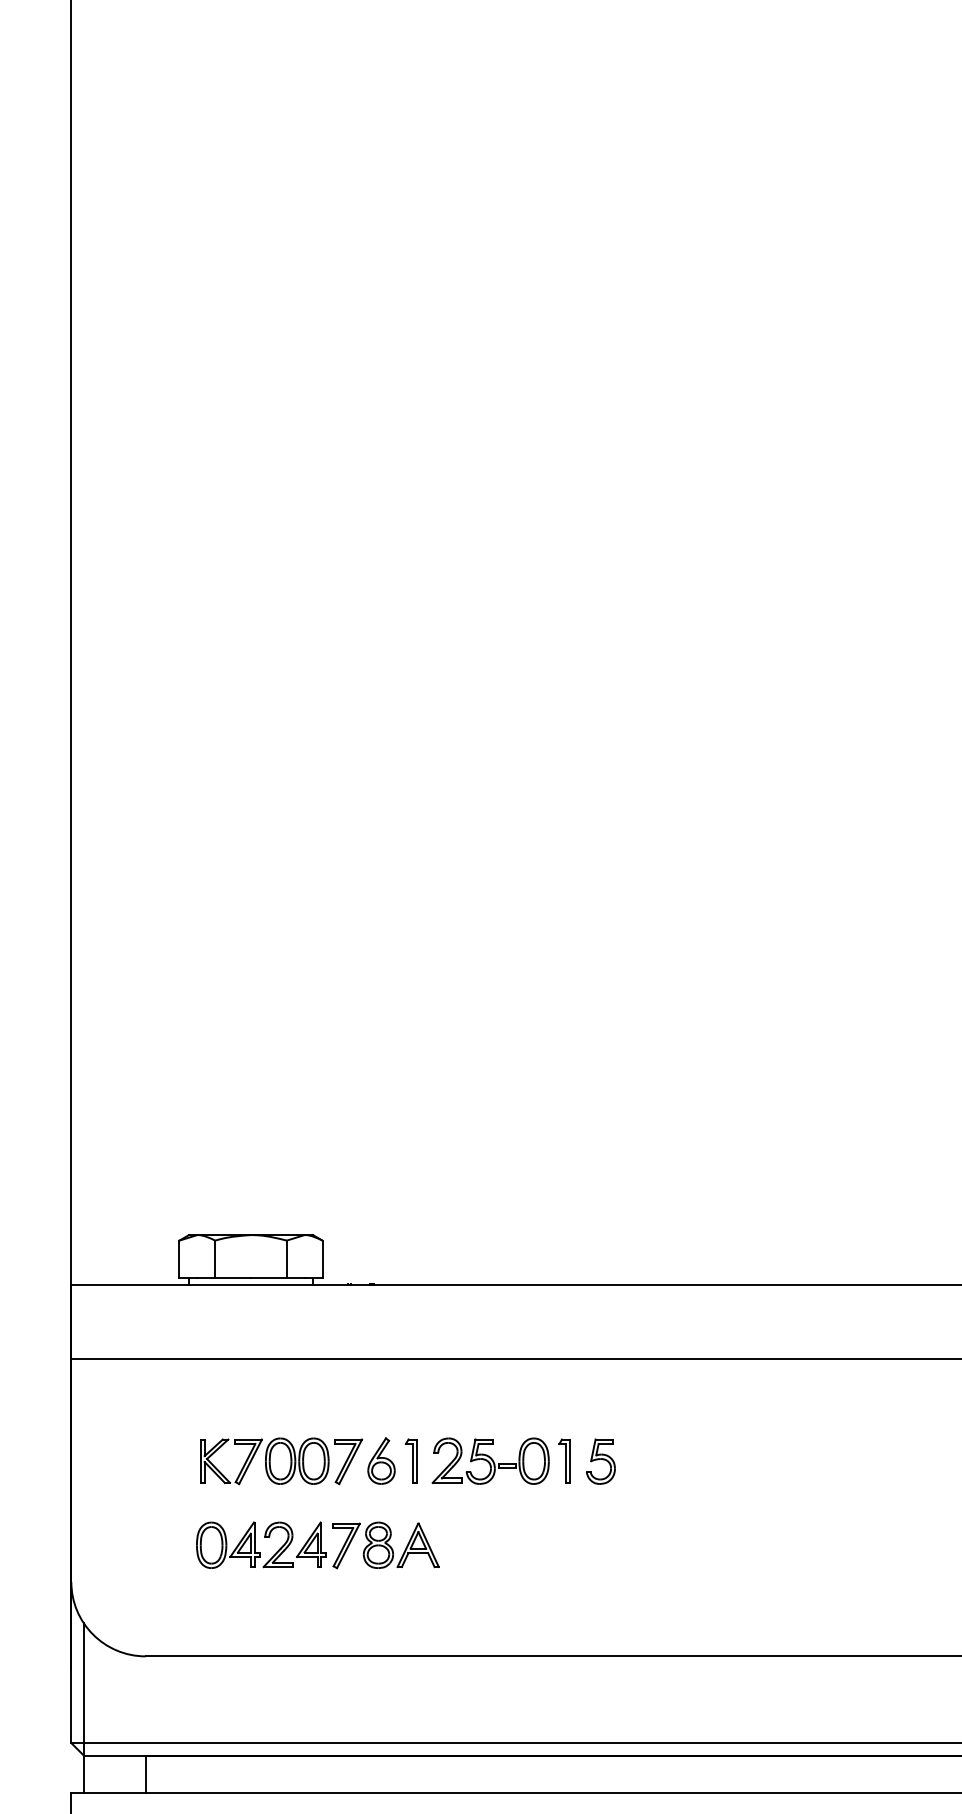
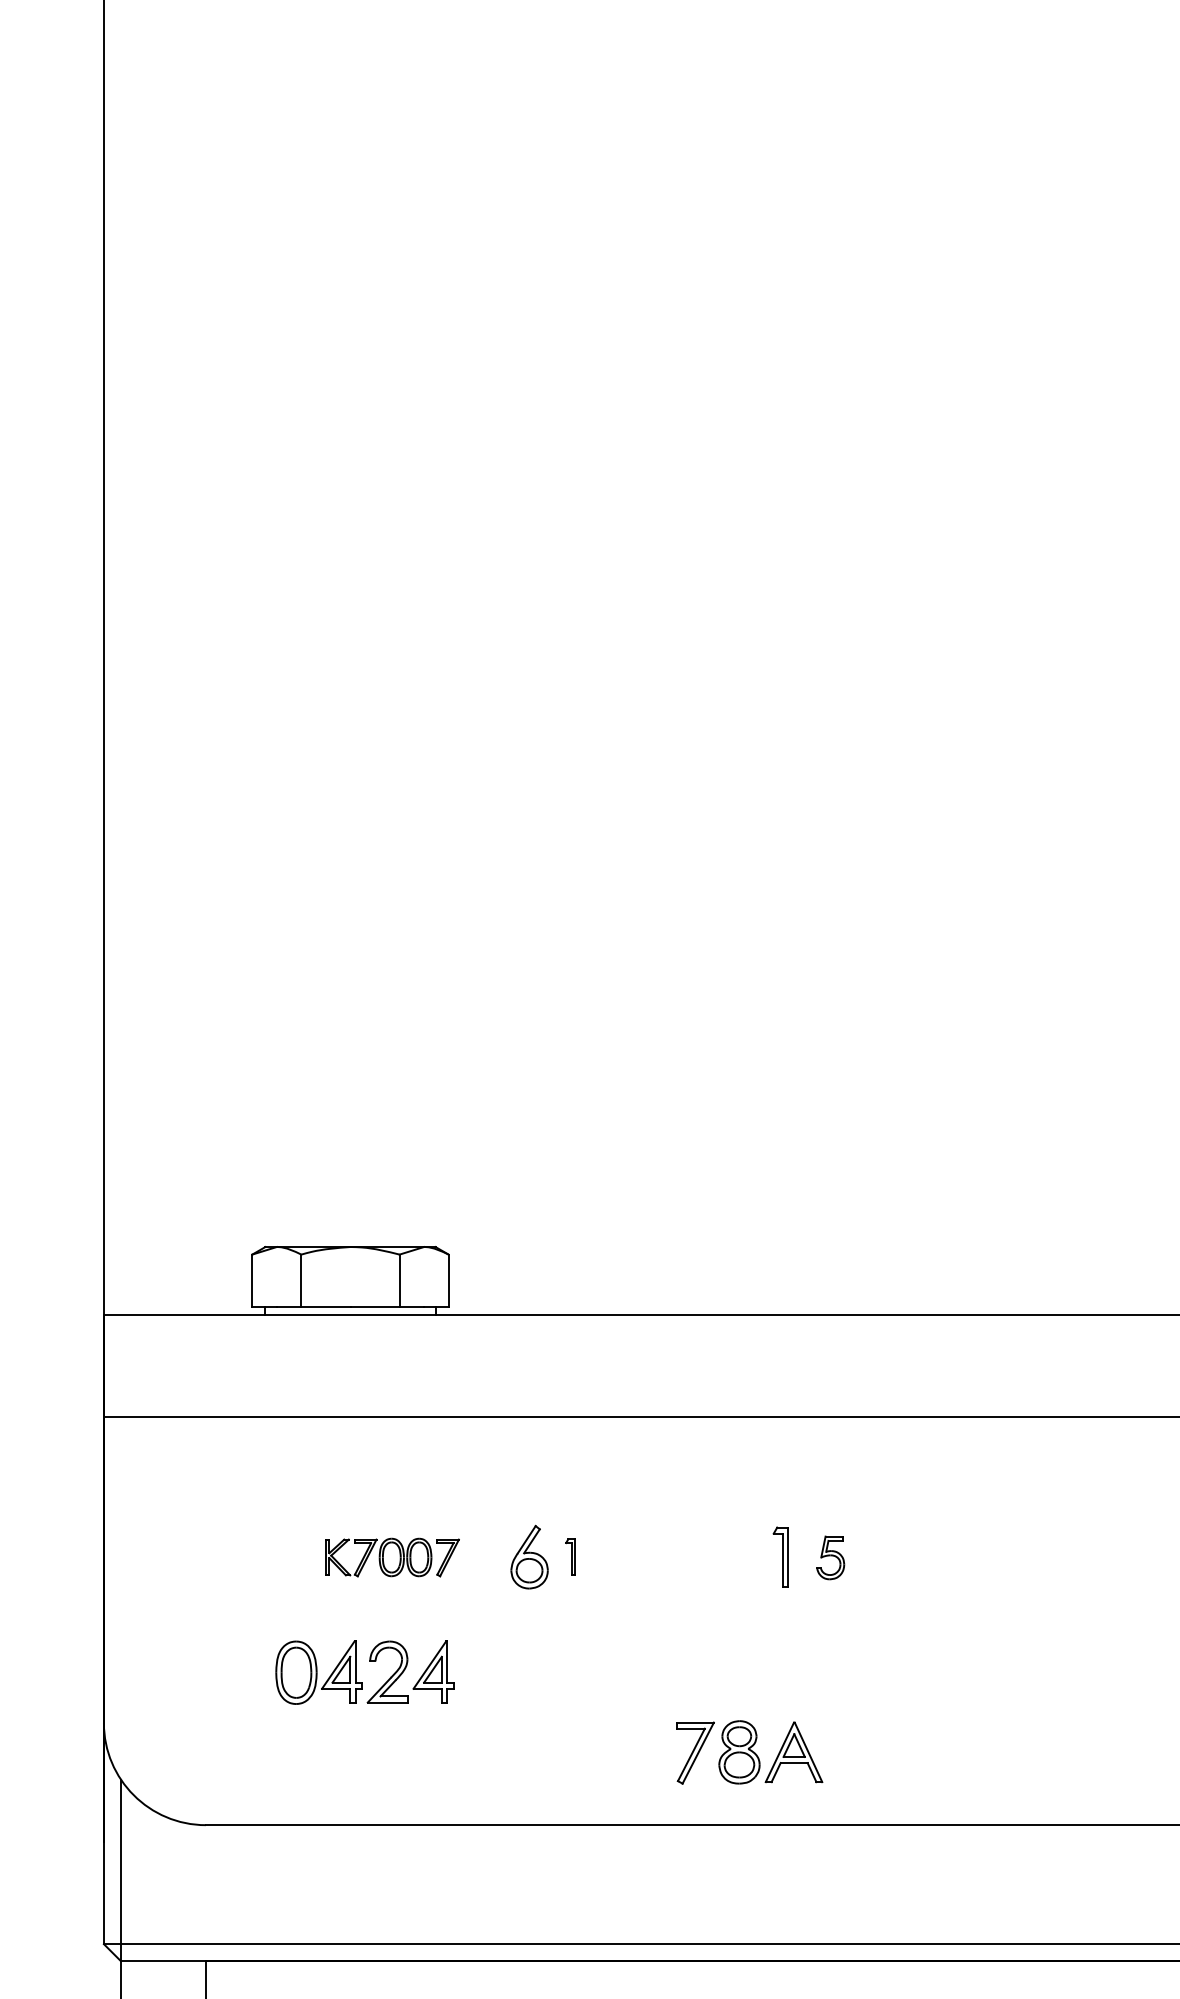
part: (411, 1460) -> (570, 1556), size x0.6
part: (490, 1460) -> (679, 1556), removed
part: (281, 1461) -> (392, 1557), size x0.6
part: (600, 1461) -> (830, 1557), size x0.7
part: (385, 1545) -> (749, 1752), moved

